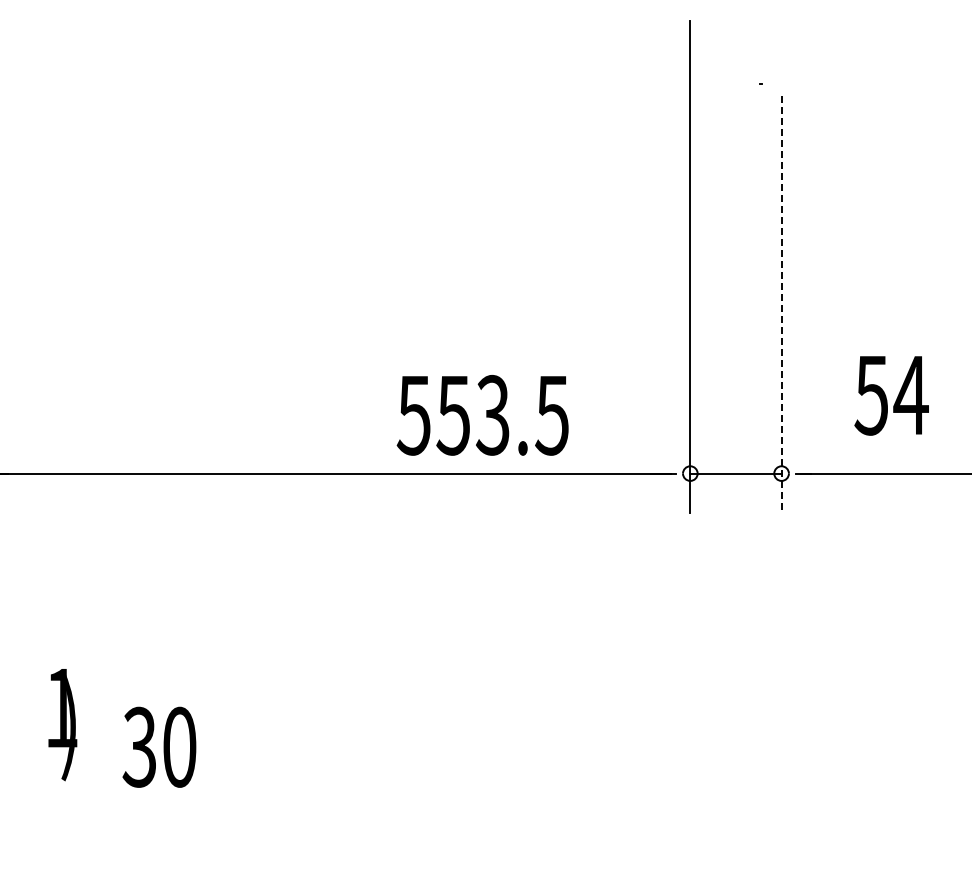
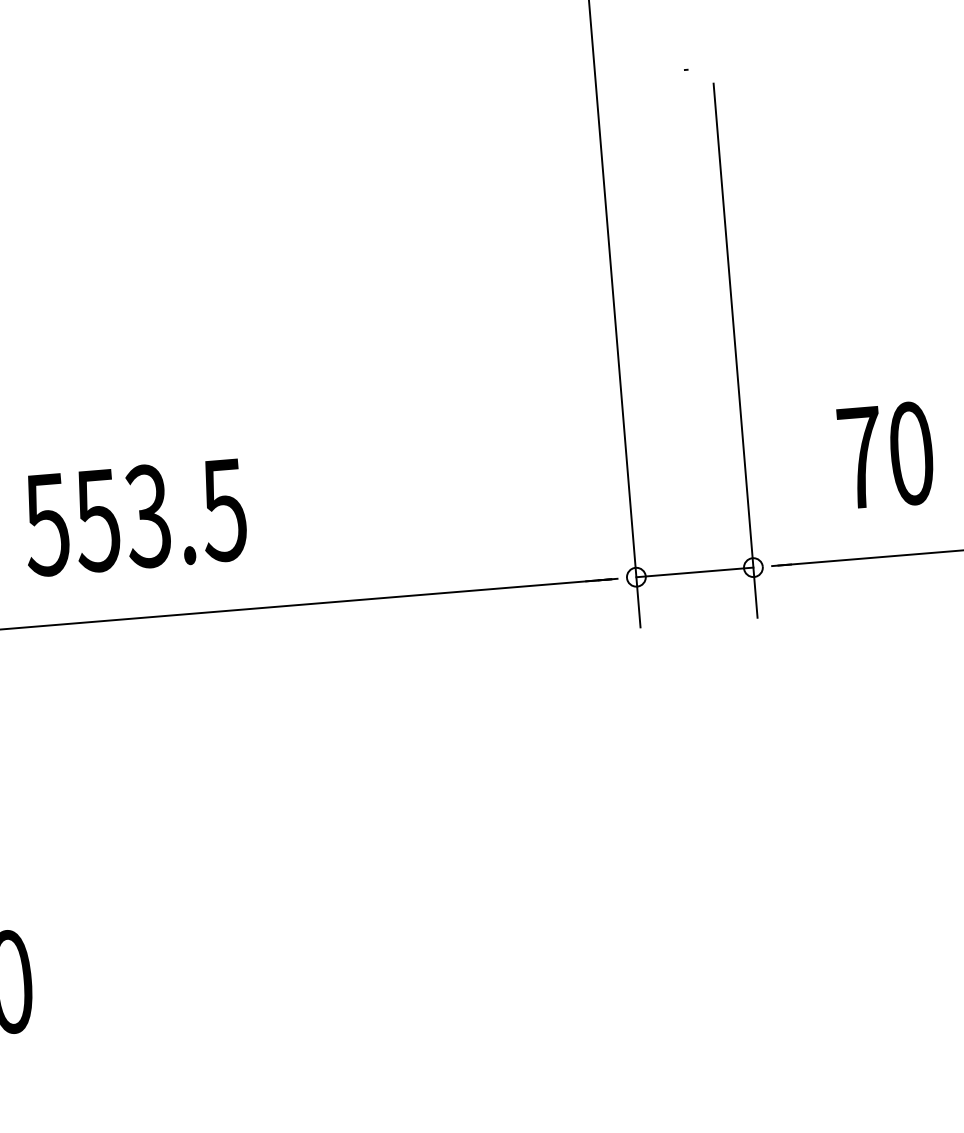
line: (781, 304) -> (735, 350), dashed -> solid
text: (891, 394) -> (885, 454), 54 -> 70
text: (482, 415) -> (134, 517), moved

